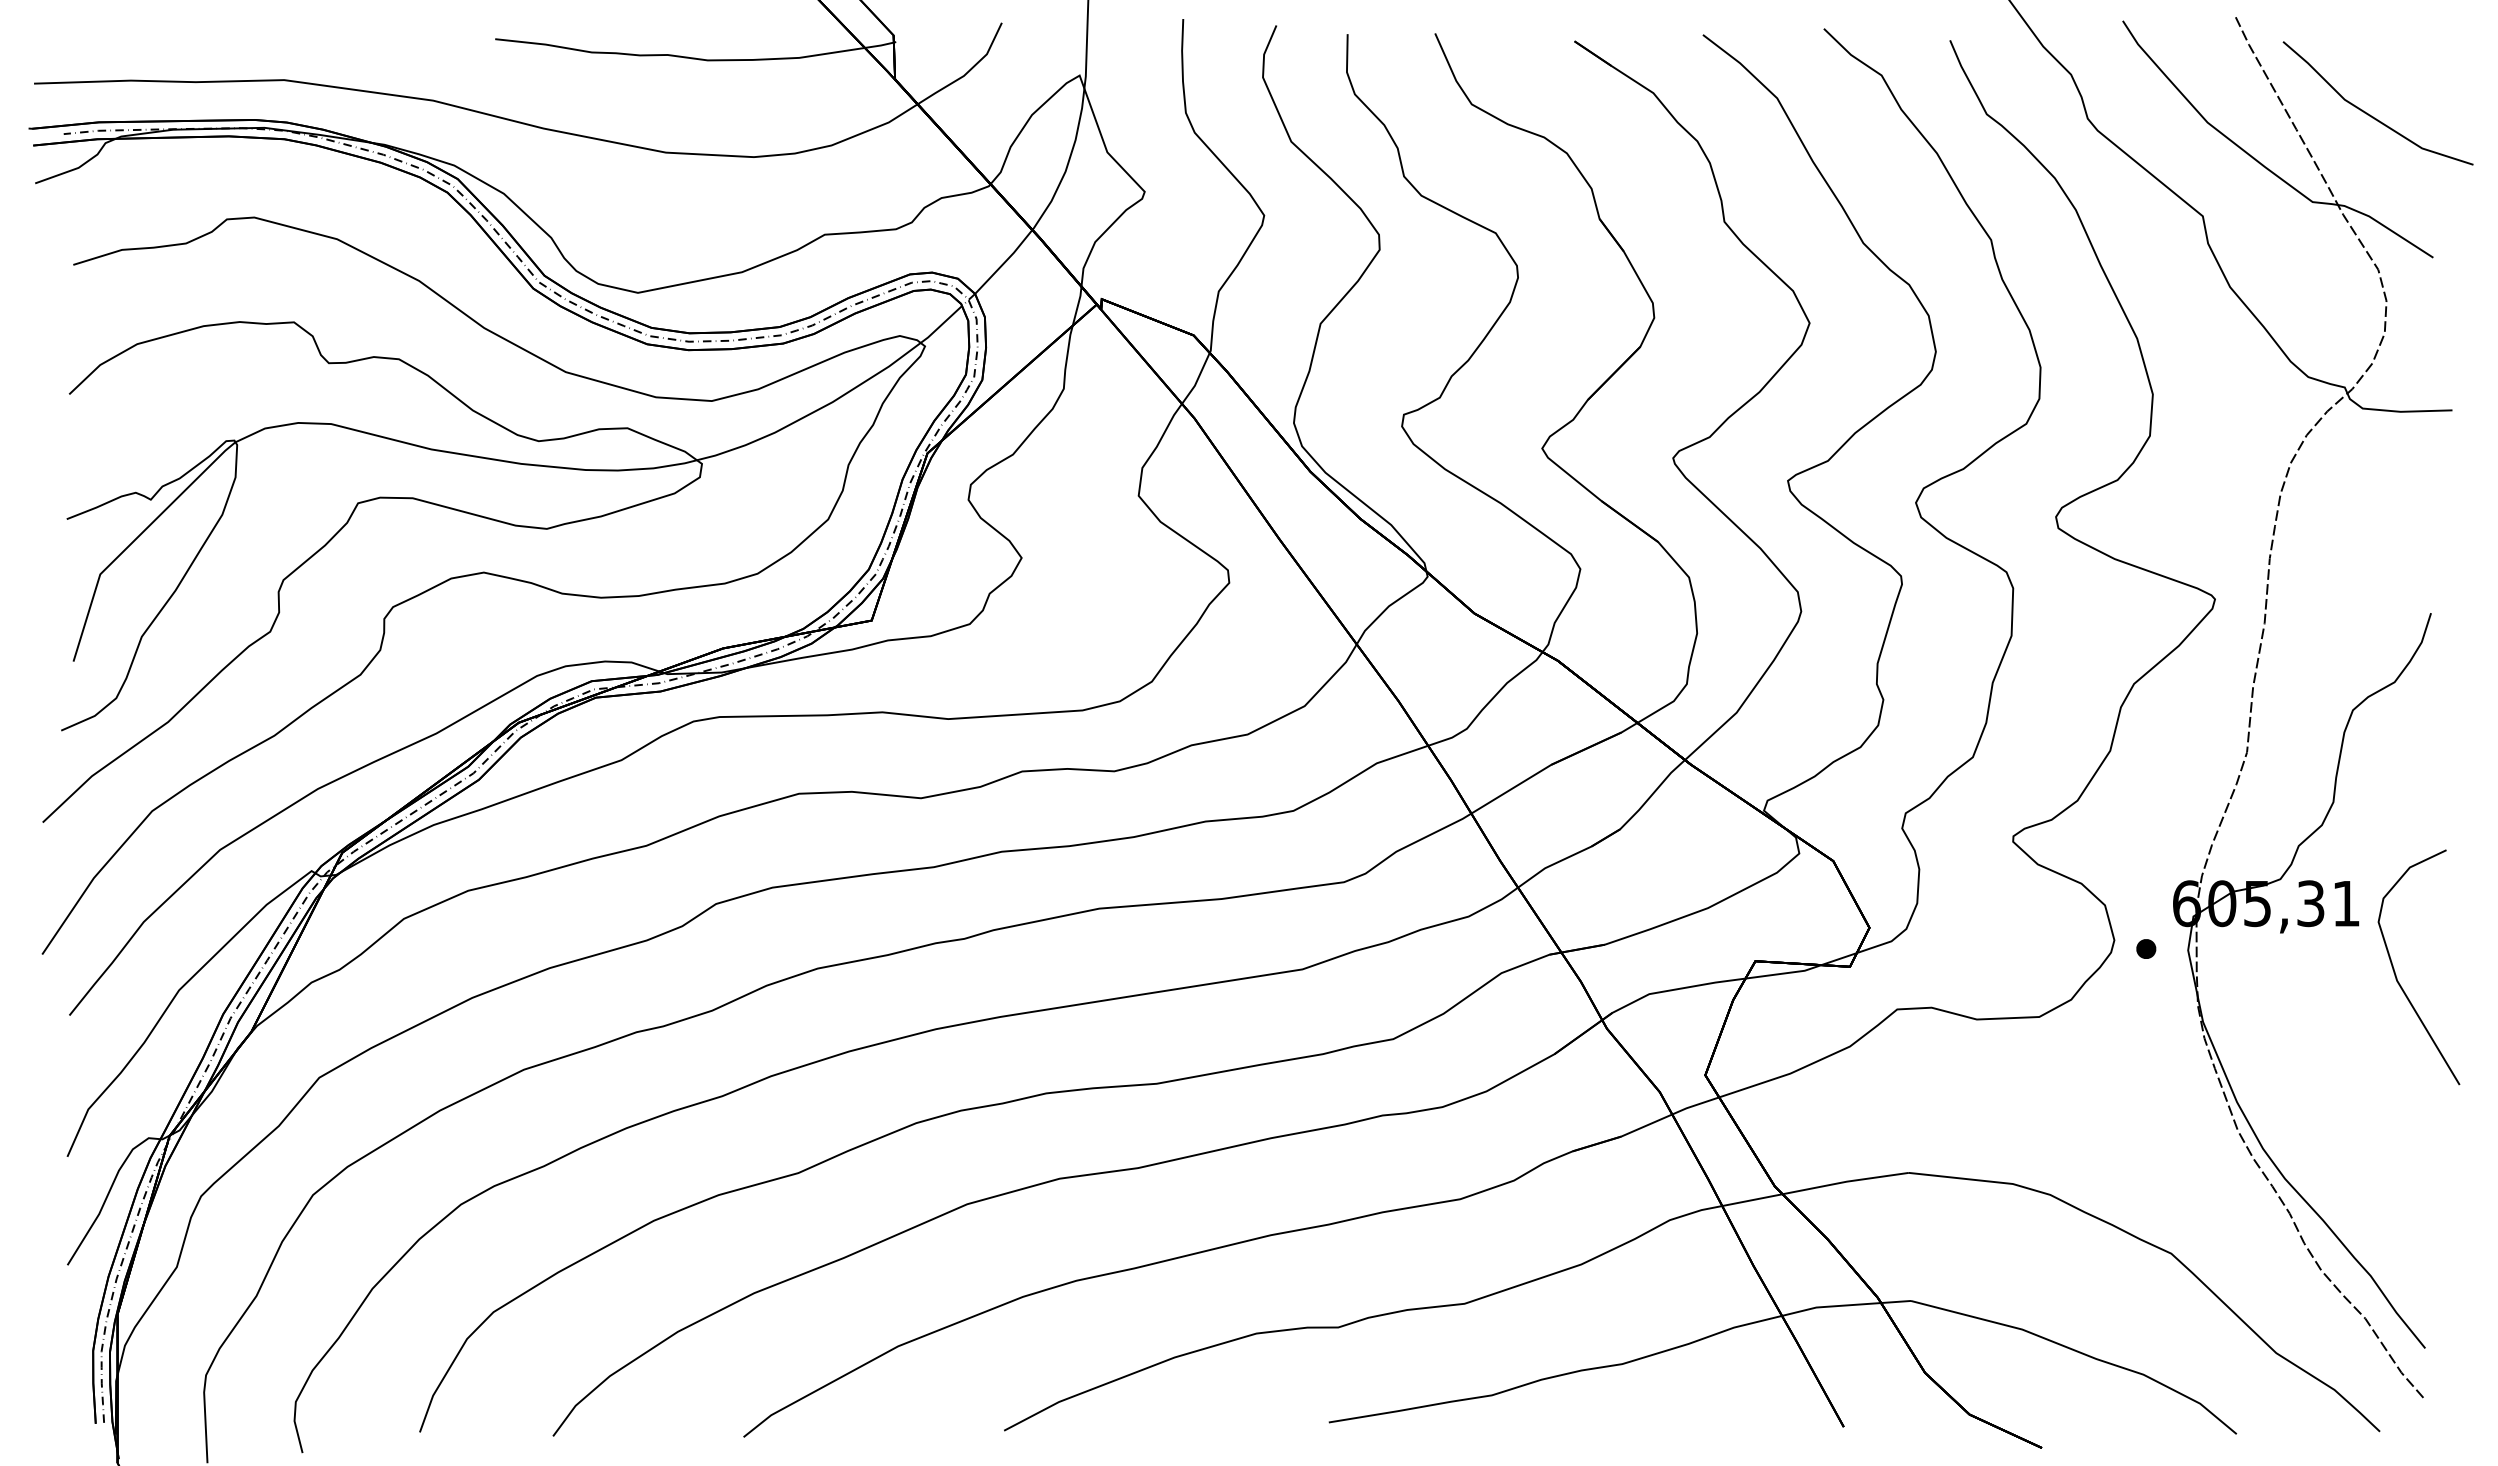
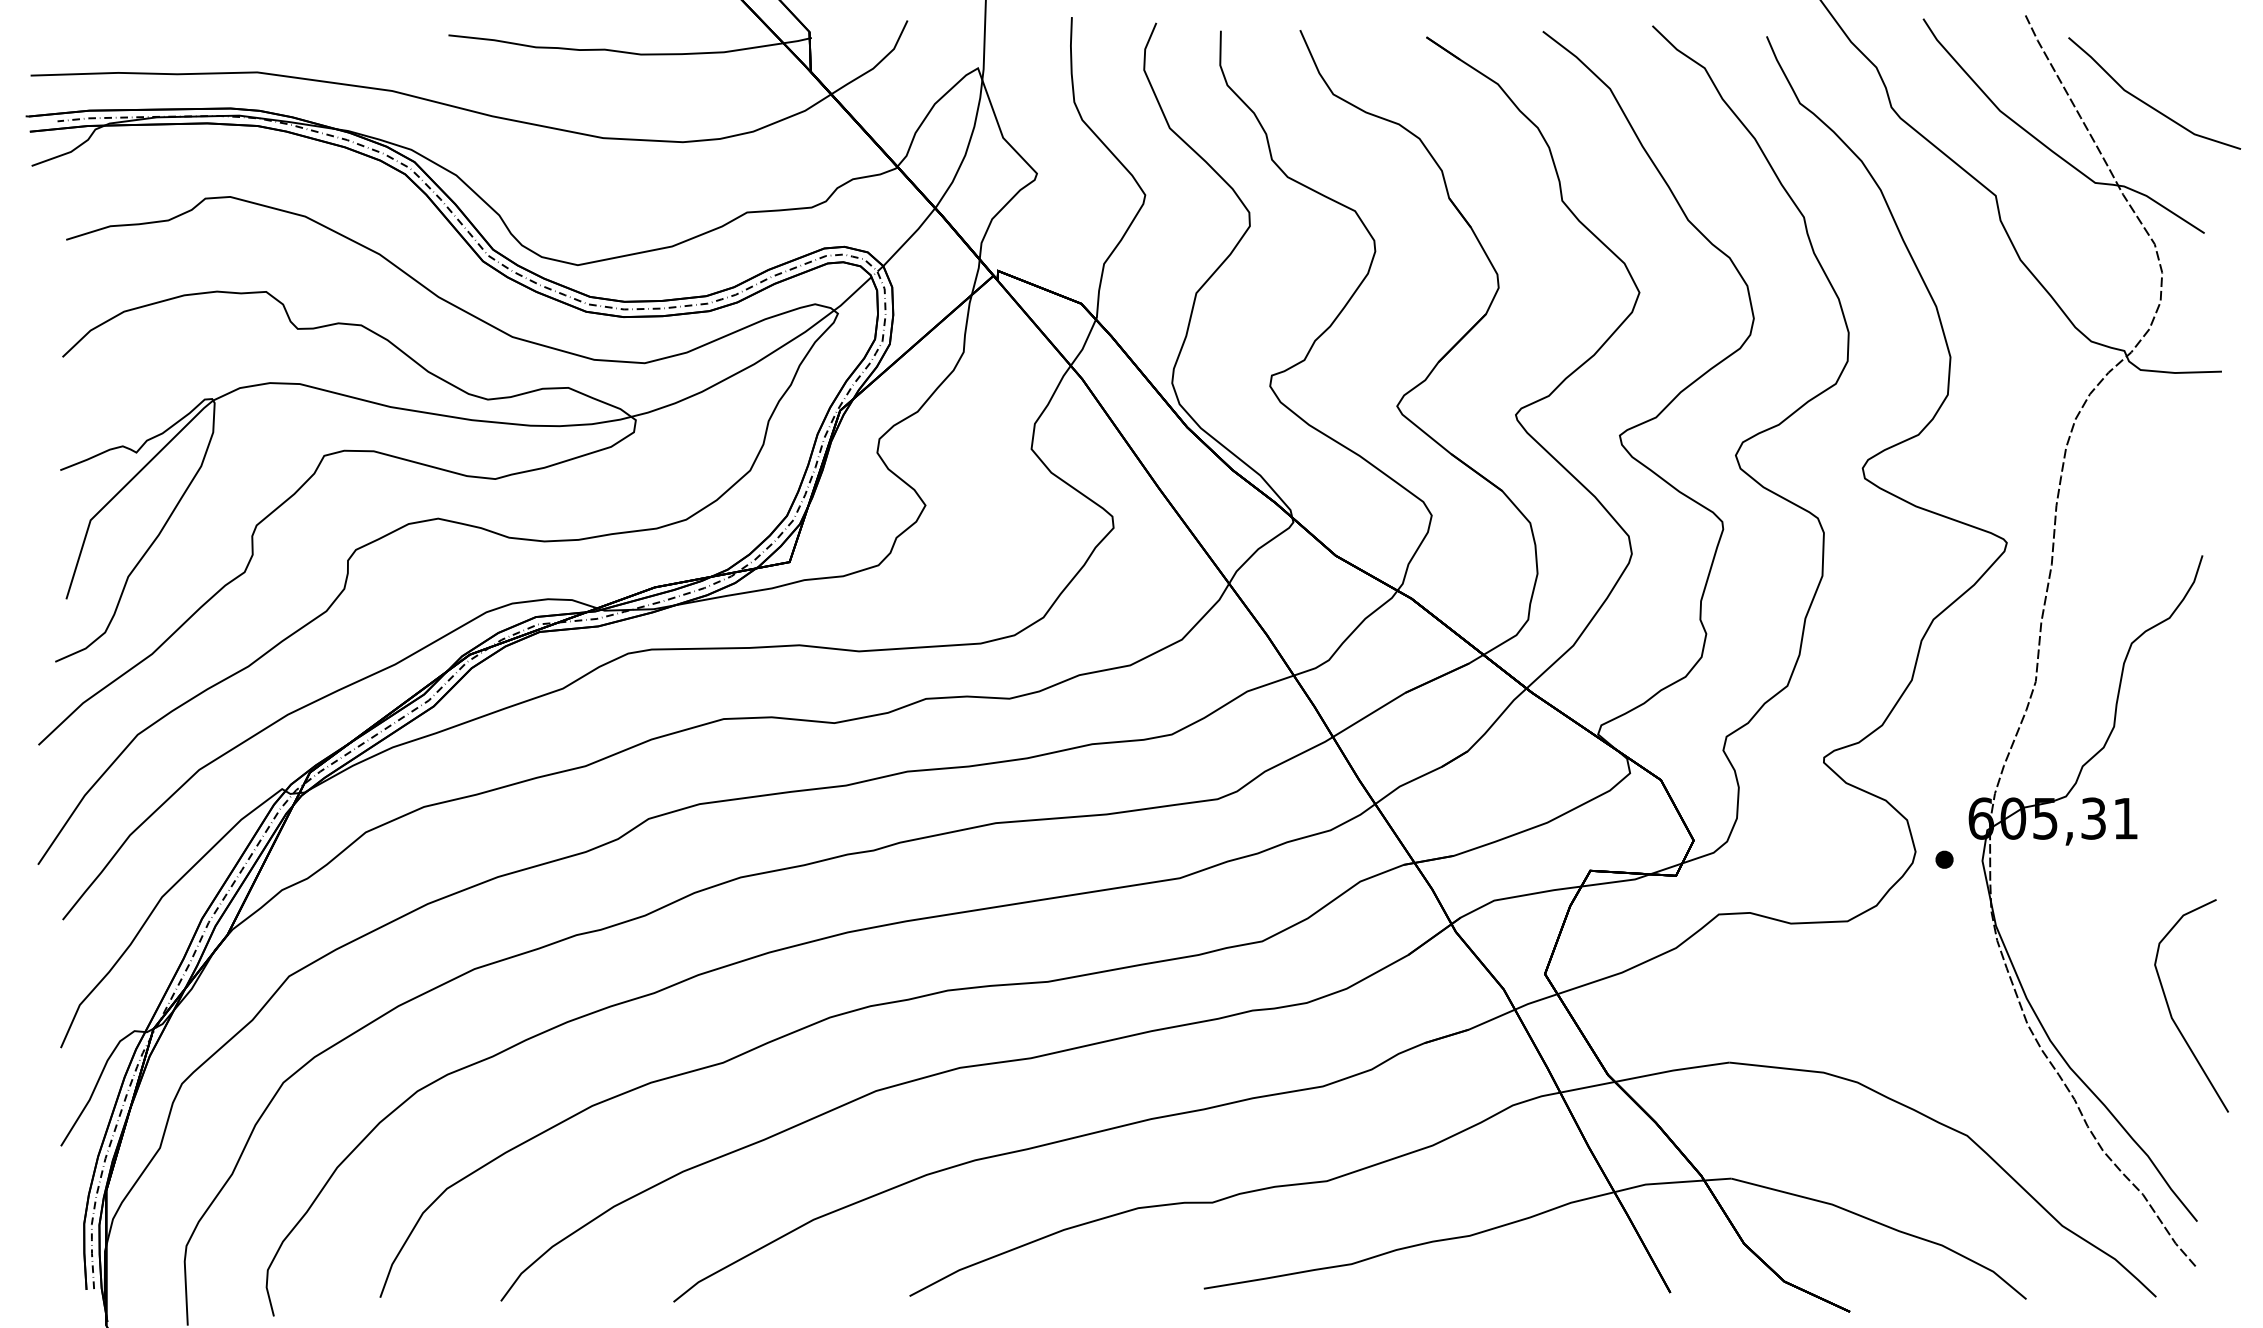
curve: (2396, 974) -> (2171, 1012), moved

